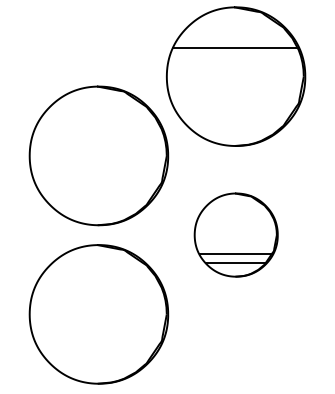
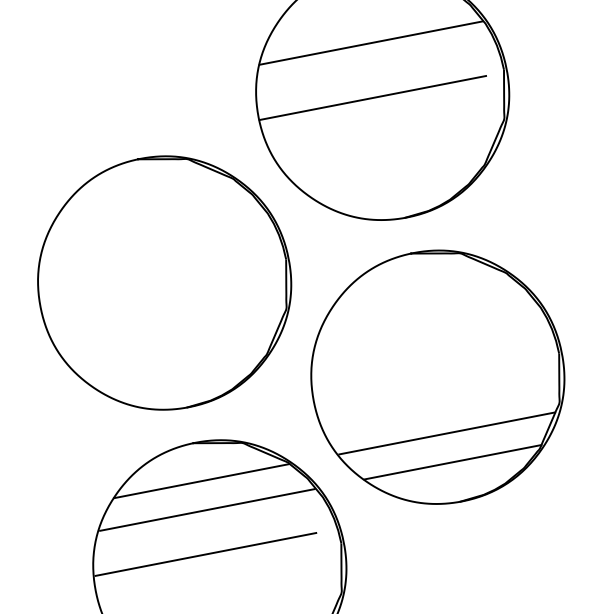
line: (230, 78) -> (373, 98), added
part: (236, 234) -> (438, 375), size x1.67
line: (97, 266) -> (200, 481), added
line: (98, 282) -> (207, 509), added
line: (92, 306) -> (205, 555), added

